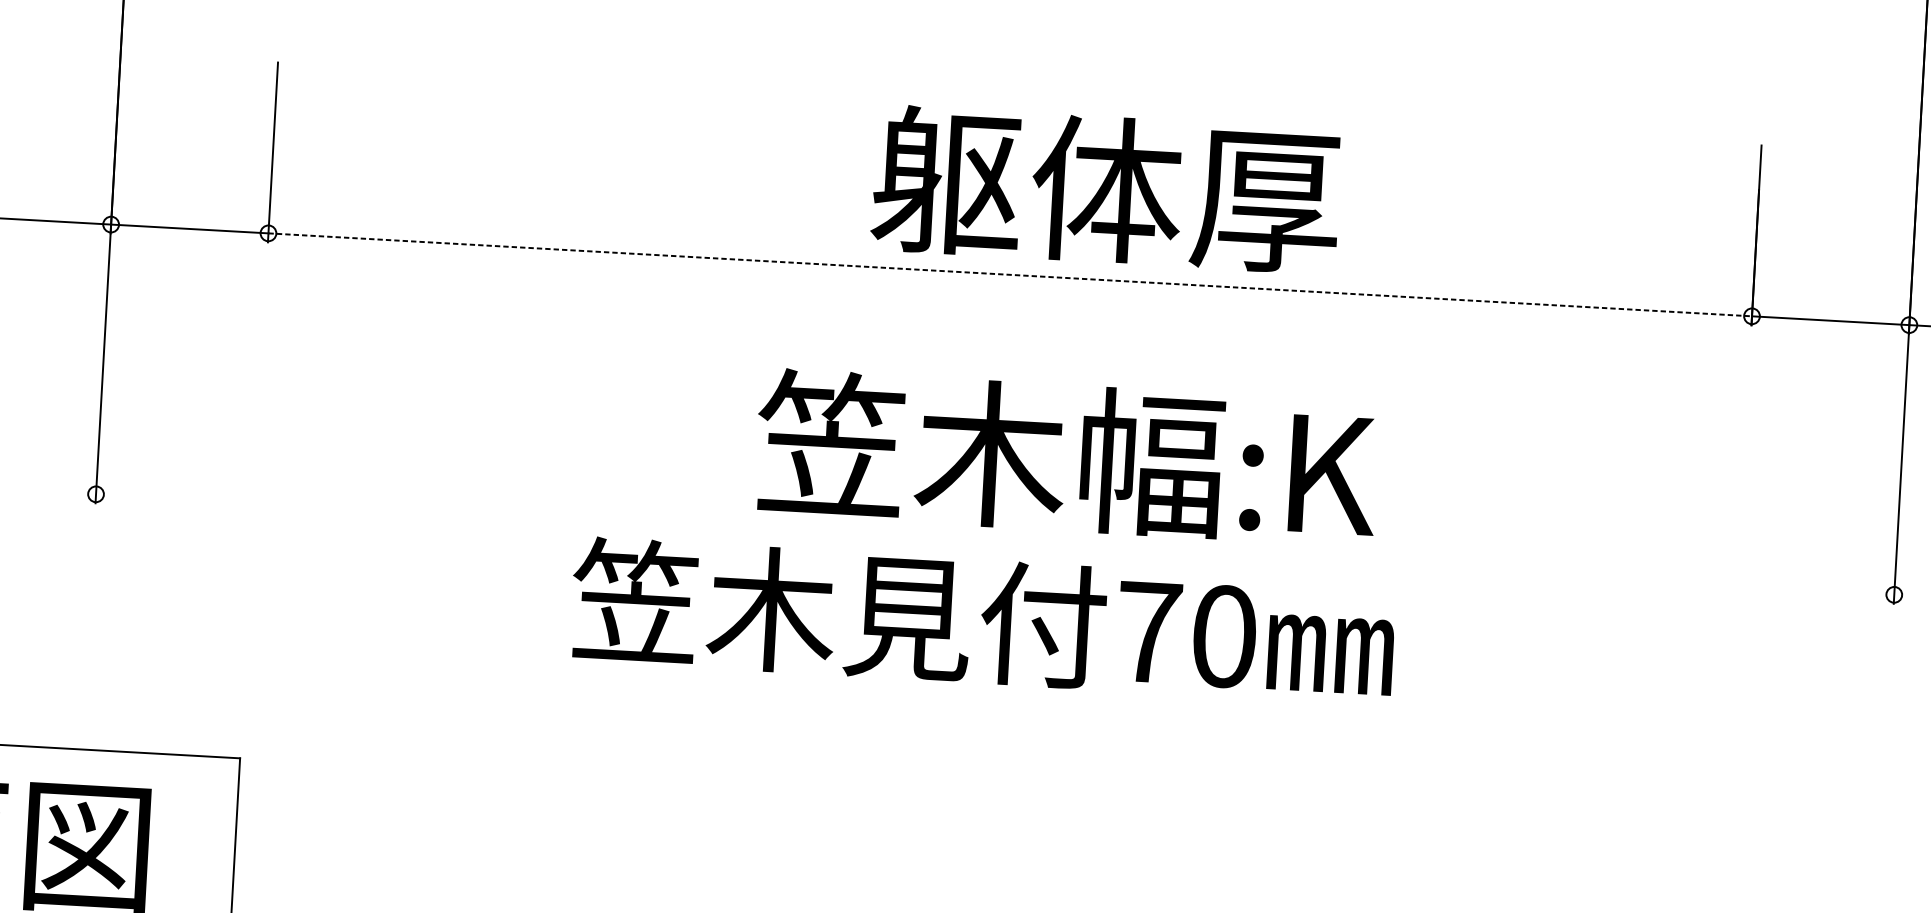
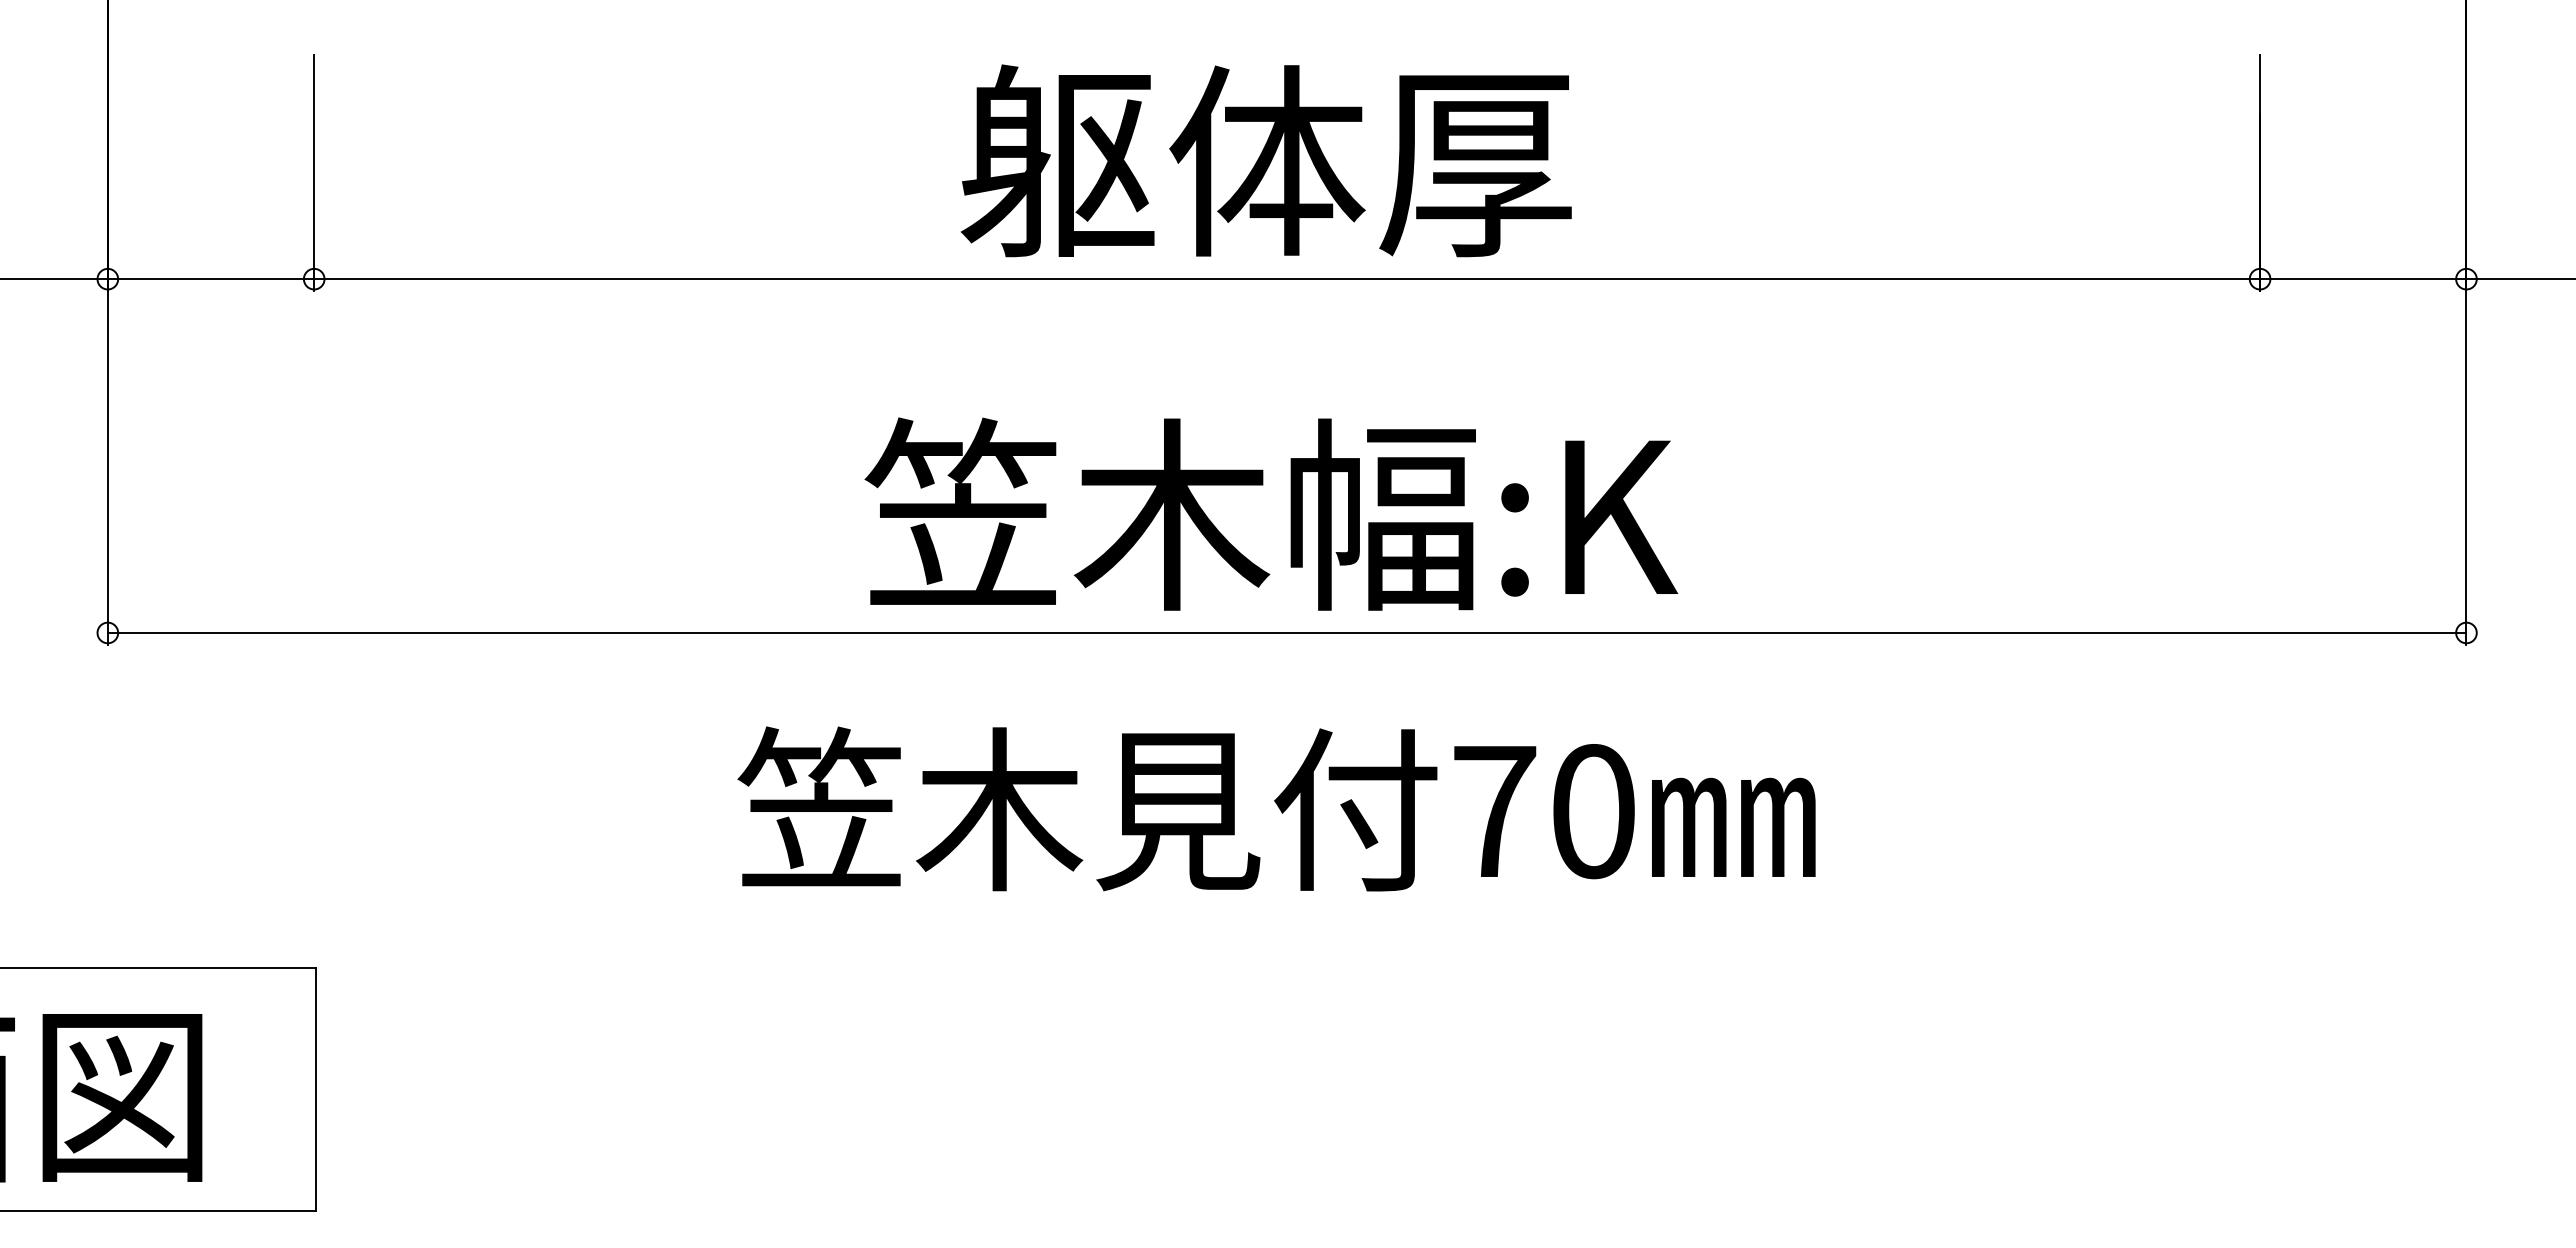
text: (1105, 189) -> (1265, 160), moved
line: (1010, 275) -> (1287, 279), dashed -> solid
text: (1066, 457) -> (1271, 513), moved
line: (994, 544) -> (1286, 632), added
text: (982, 620) -> (1276, 808), moved

